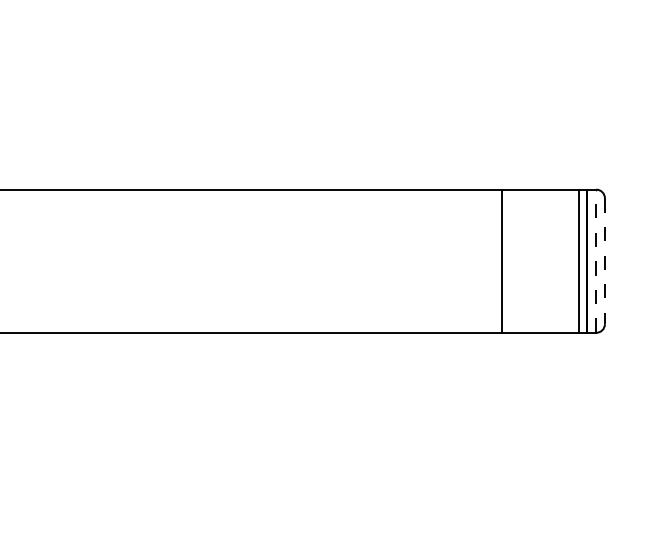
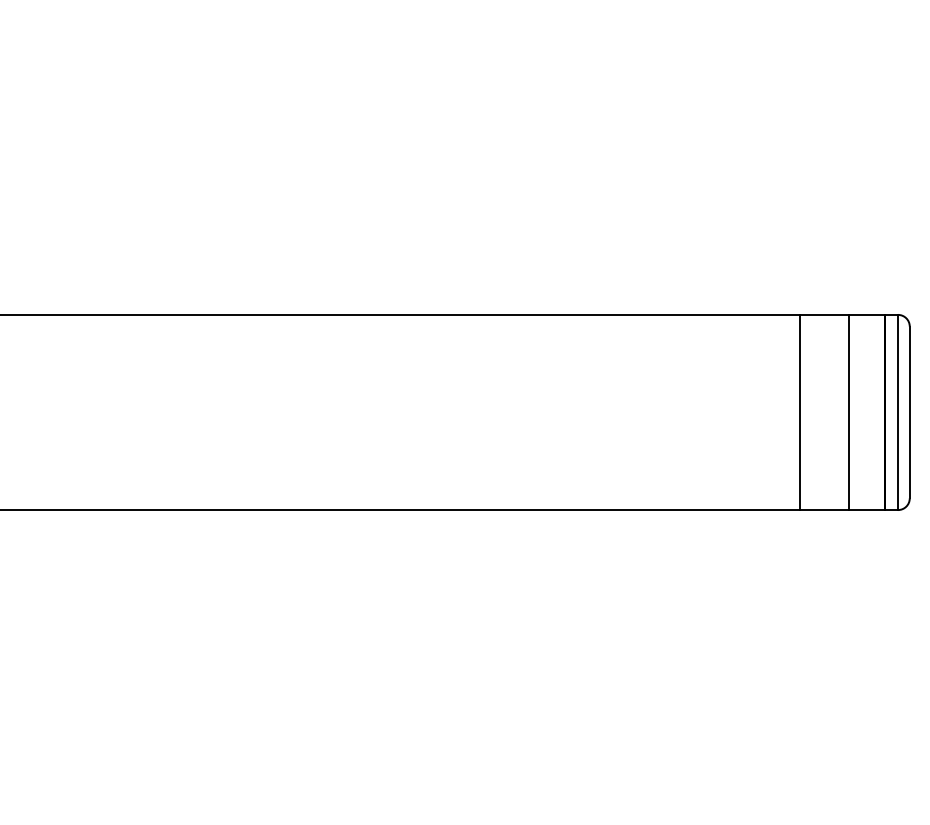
line: (502, 261) -> (800, 412), moved
line: (579, 261) -> (848, 412), moved
line: (596, 261) -> (898, 412), dashed -> solid
line: (604, 261) -> (909, 412), dashed -> solid

